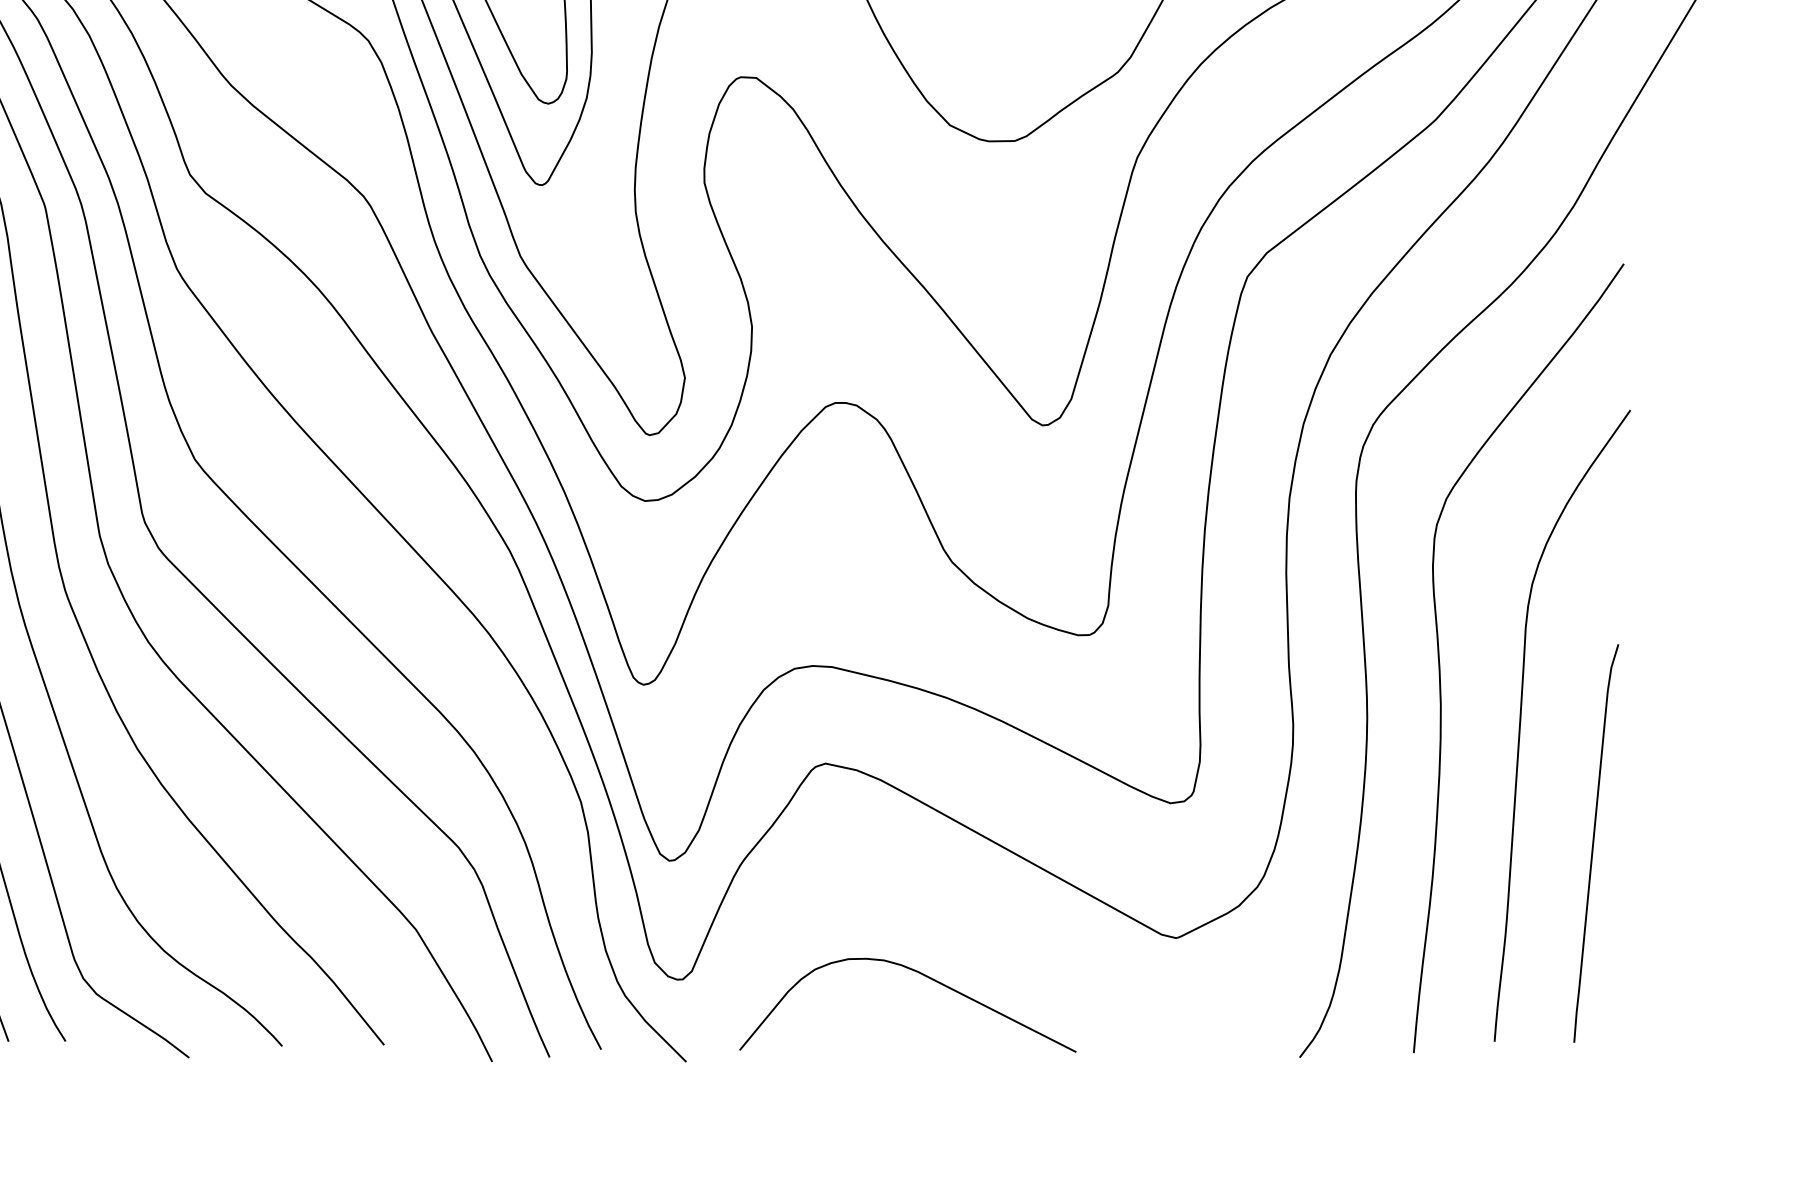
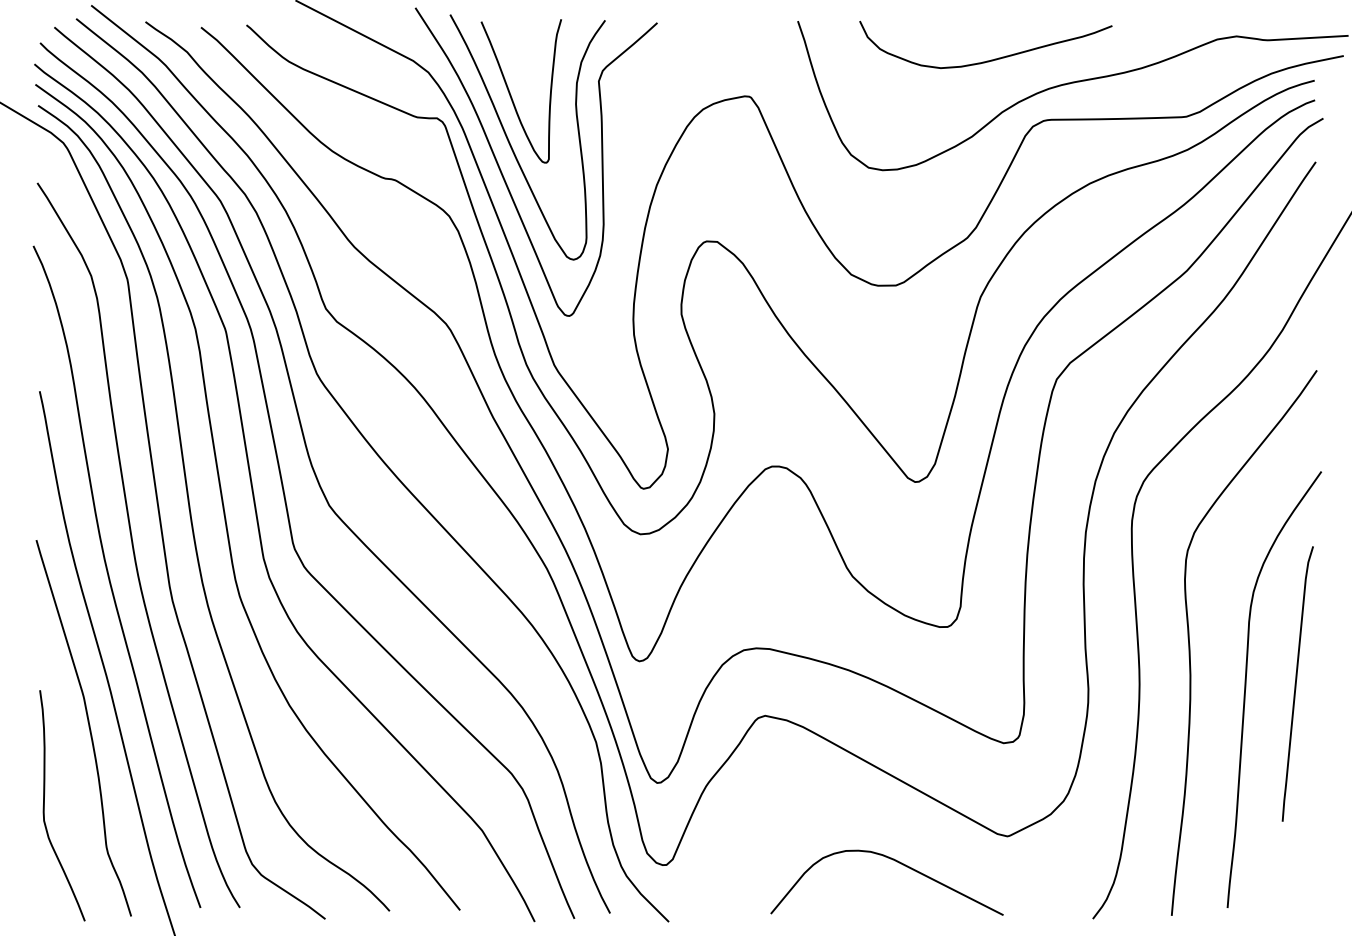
curve: (1594, 842) -> (1296, 683), moved
curve: (915, 972) -> (892, 860), moved

